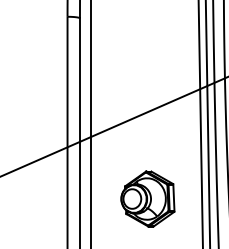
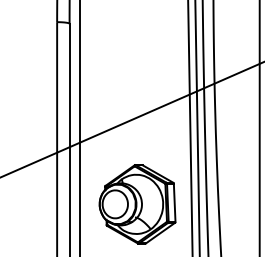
part: (147, 199) -> (137, 204), size x1.43

